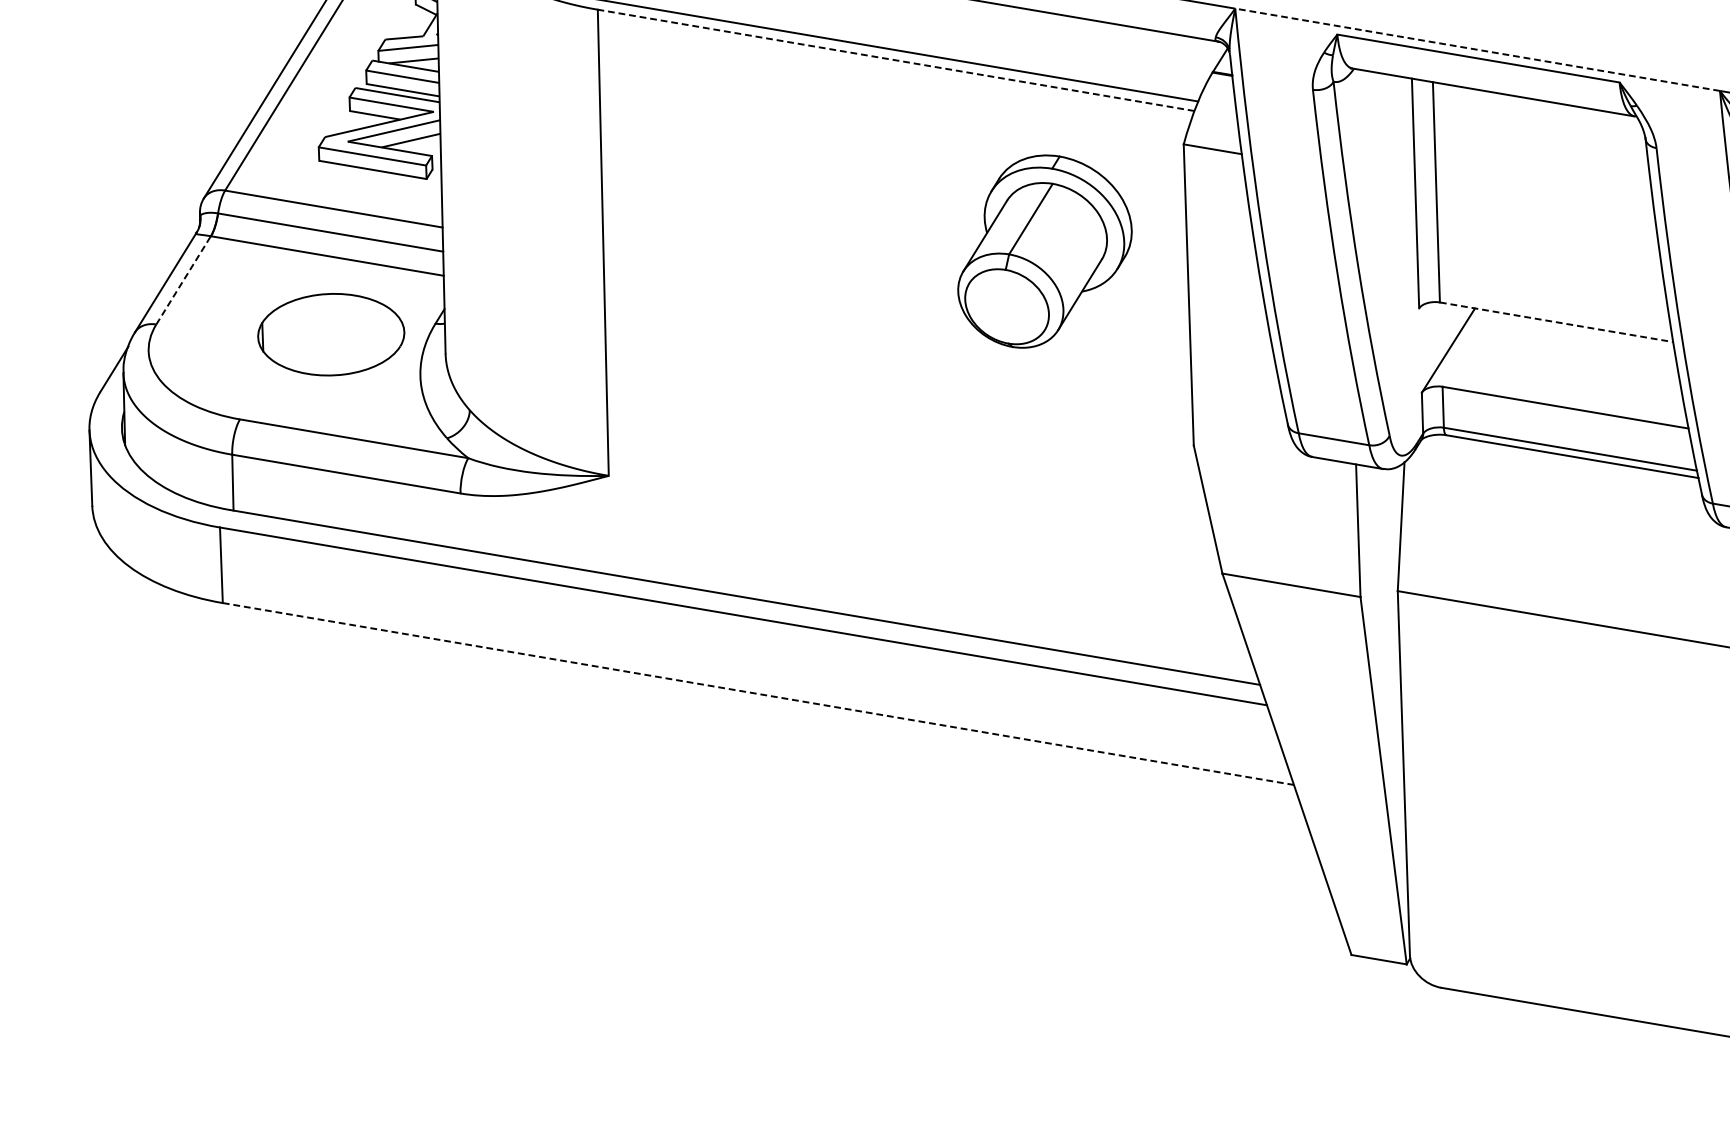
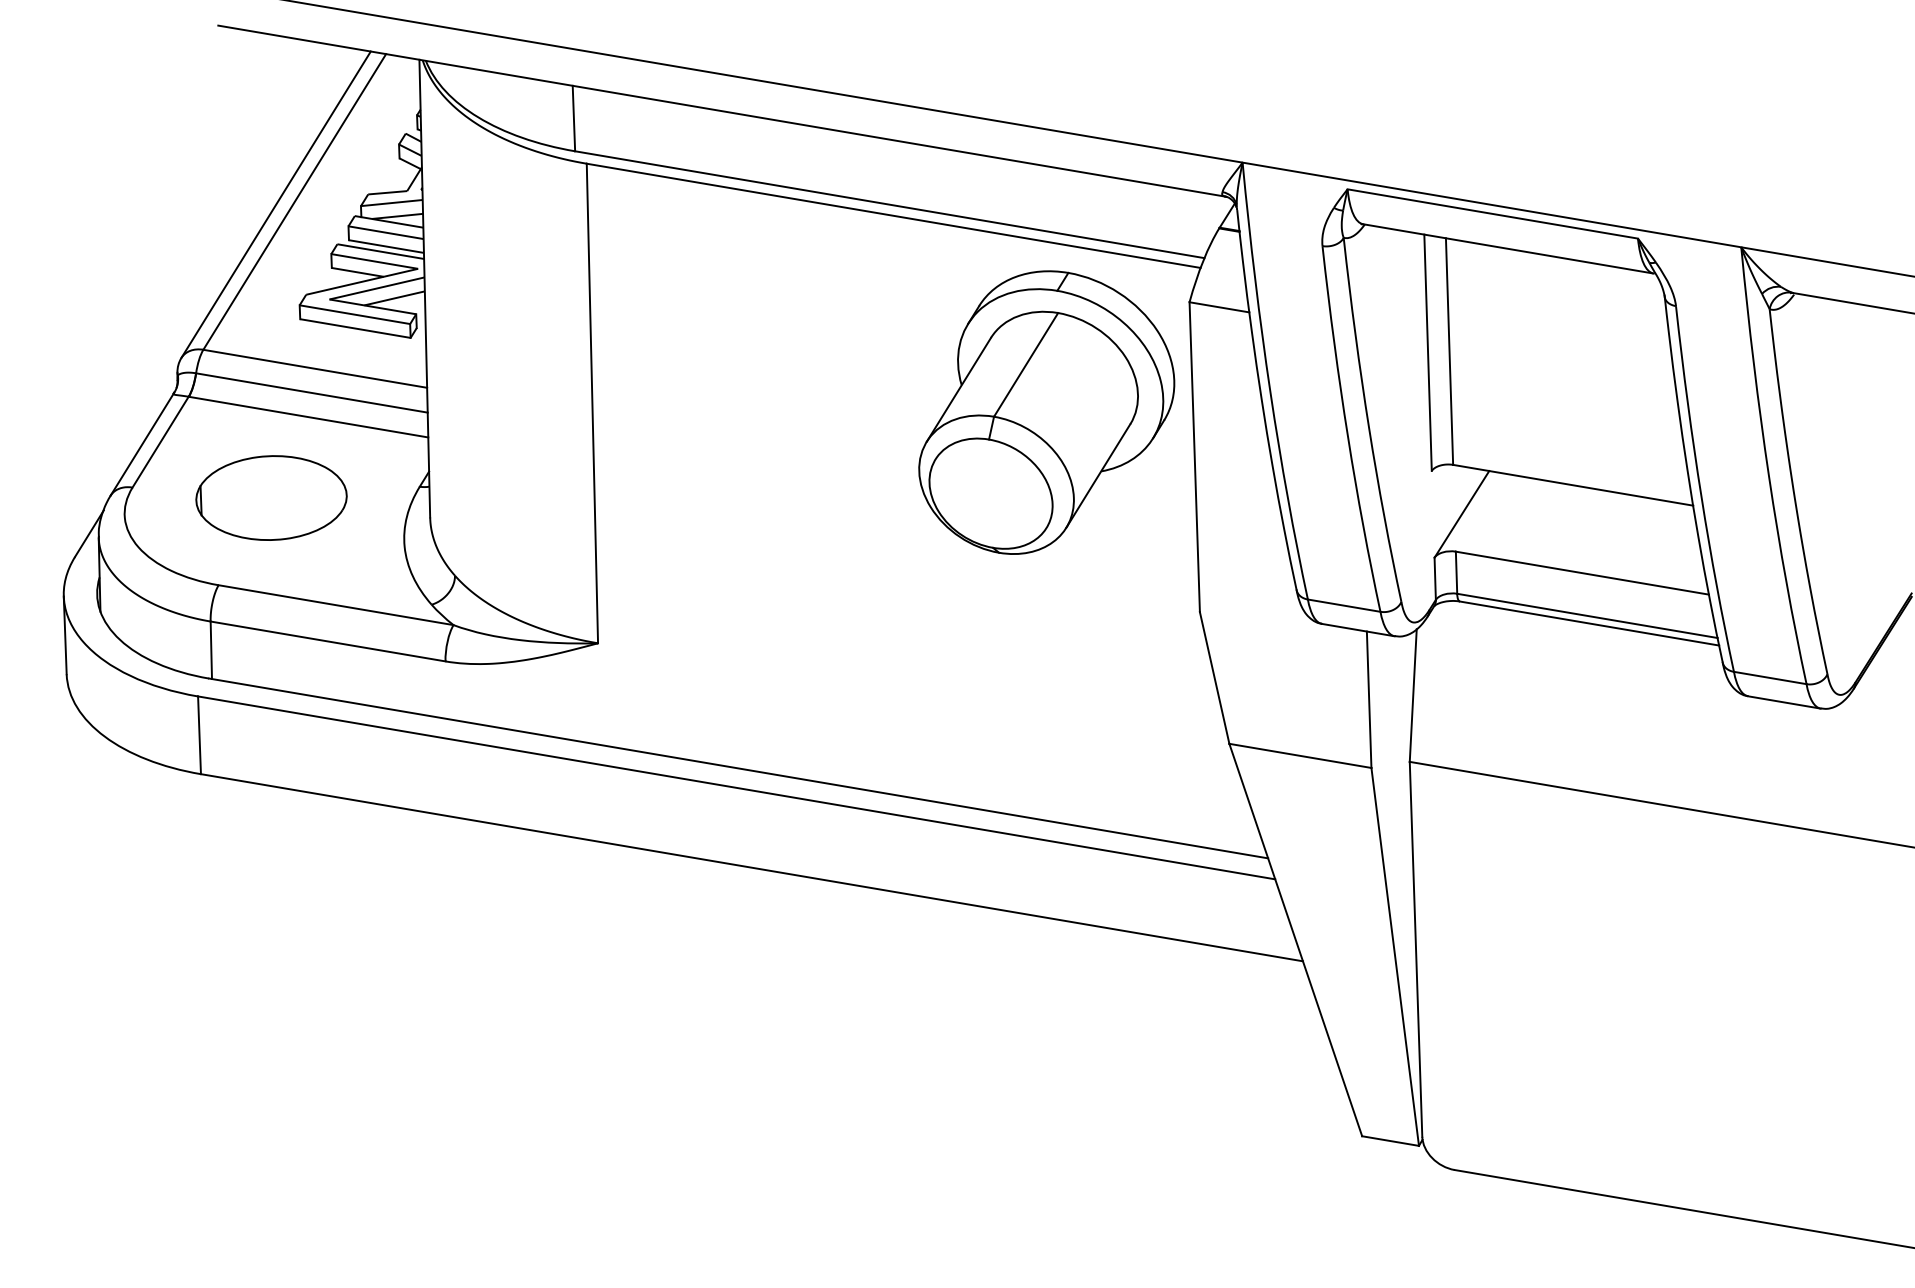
line: (1477, 49) -> (1491, 204), dashed -> solid
line: (895, 60) -> (893, 215), dashed -> solid
part: (1044, 251) -> (1046, 412), size x1.43
line: (183, 279) -> (160, 441), dashed -> solid
line: (1556, 322) -> (1573, 485), dashed -> solid
part: (331, 334) -> (271, 497), moved
line: (757, 693) -> (751, 867), dashed -> solid

